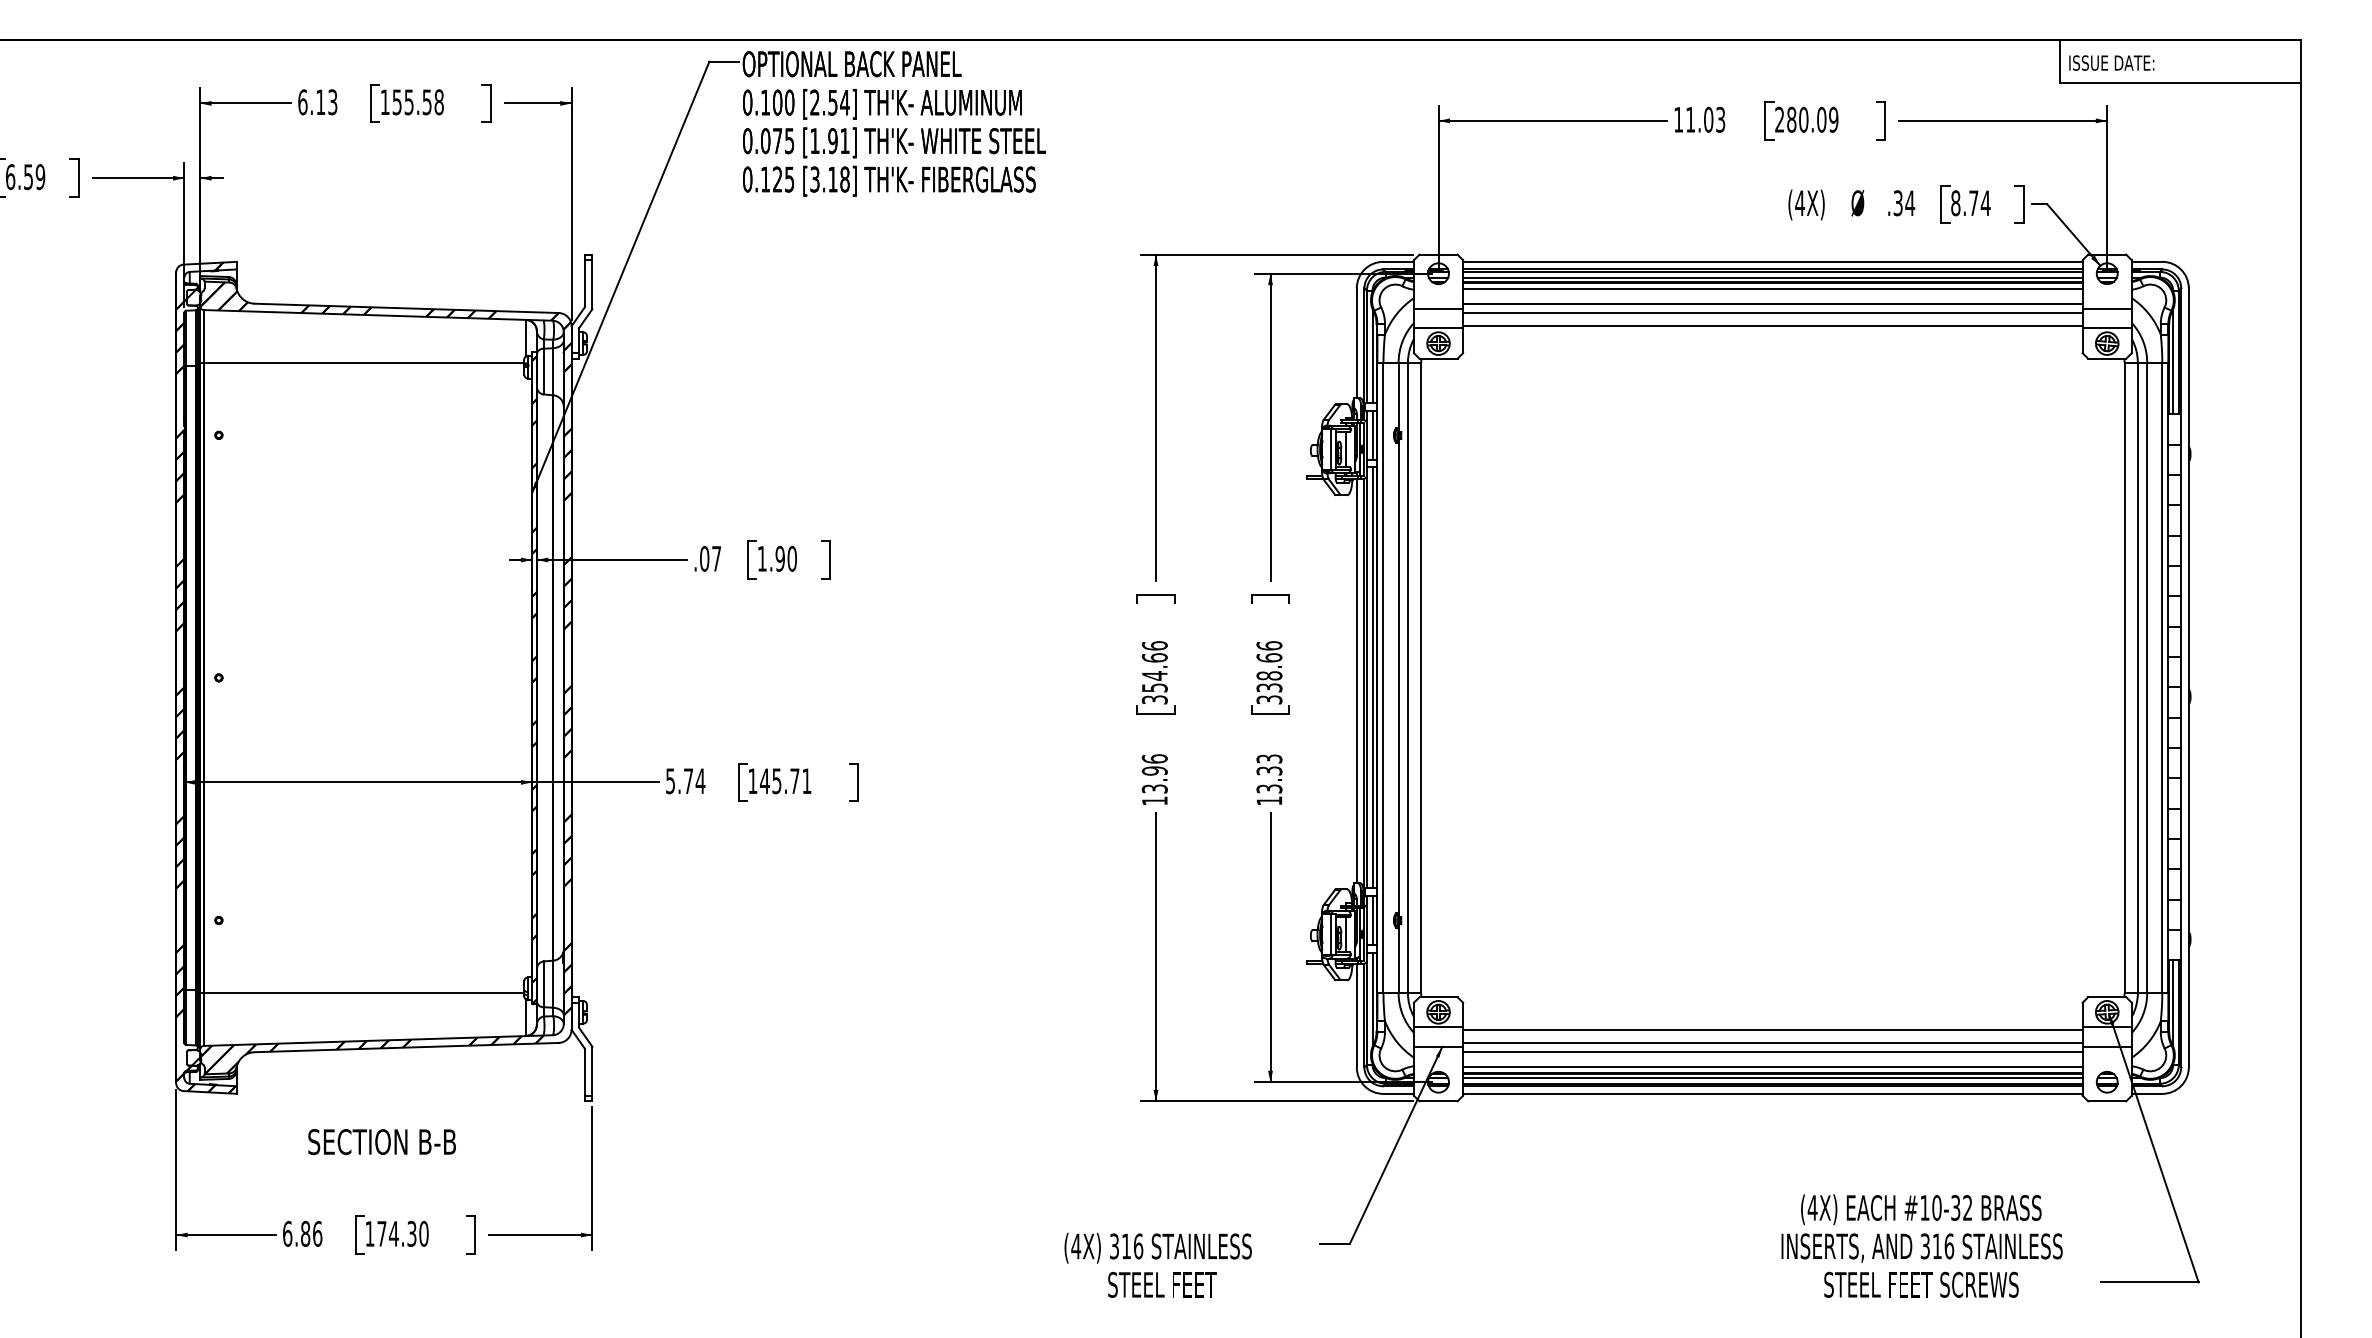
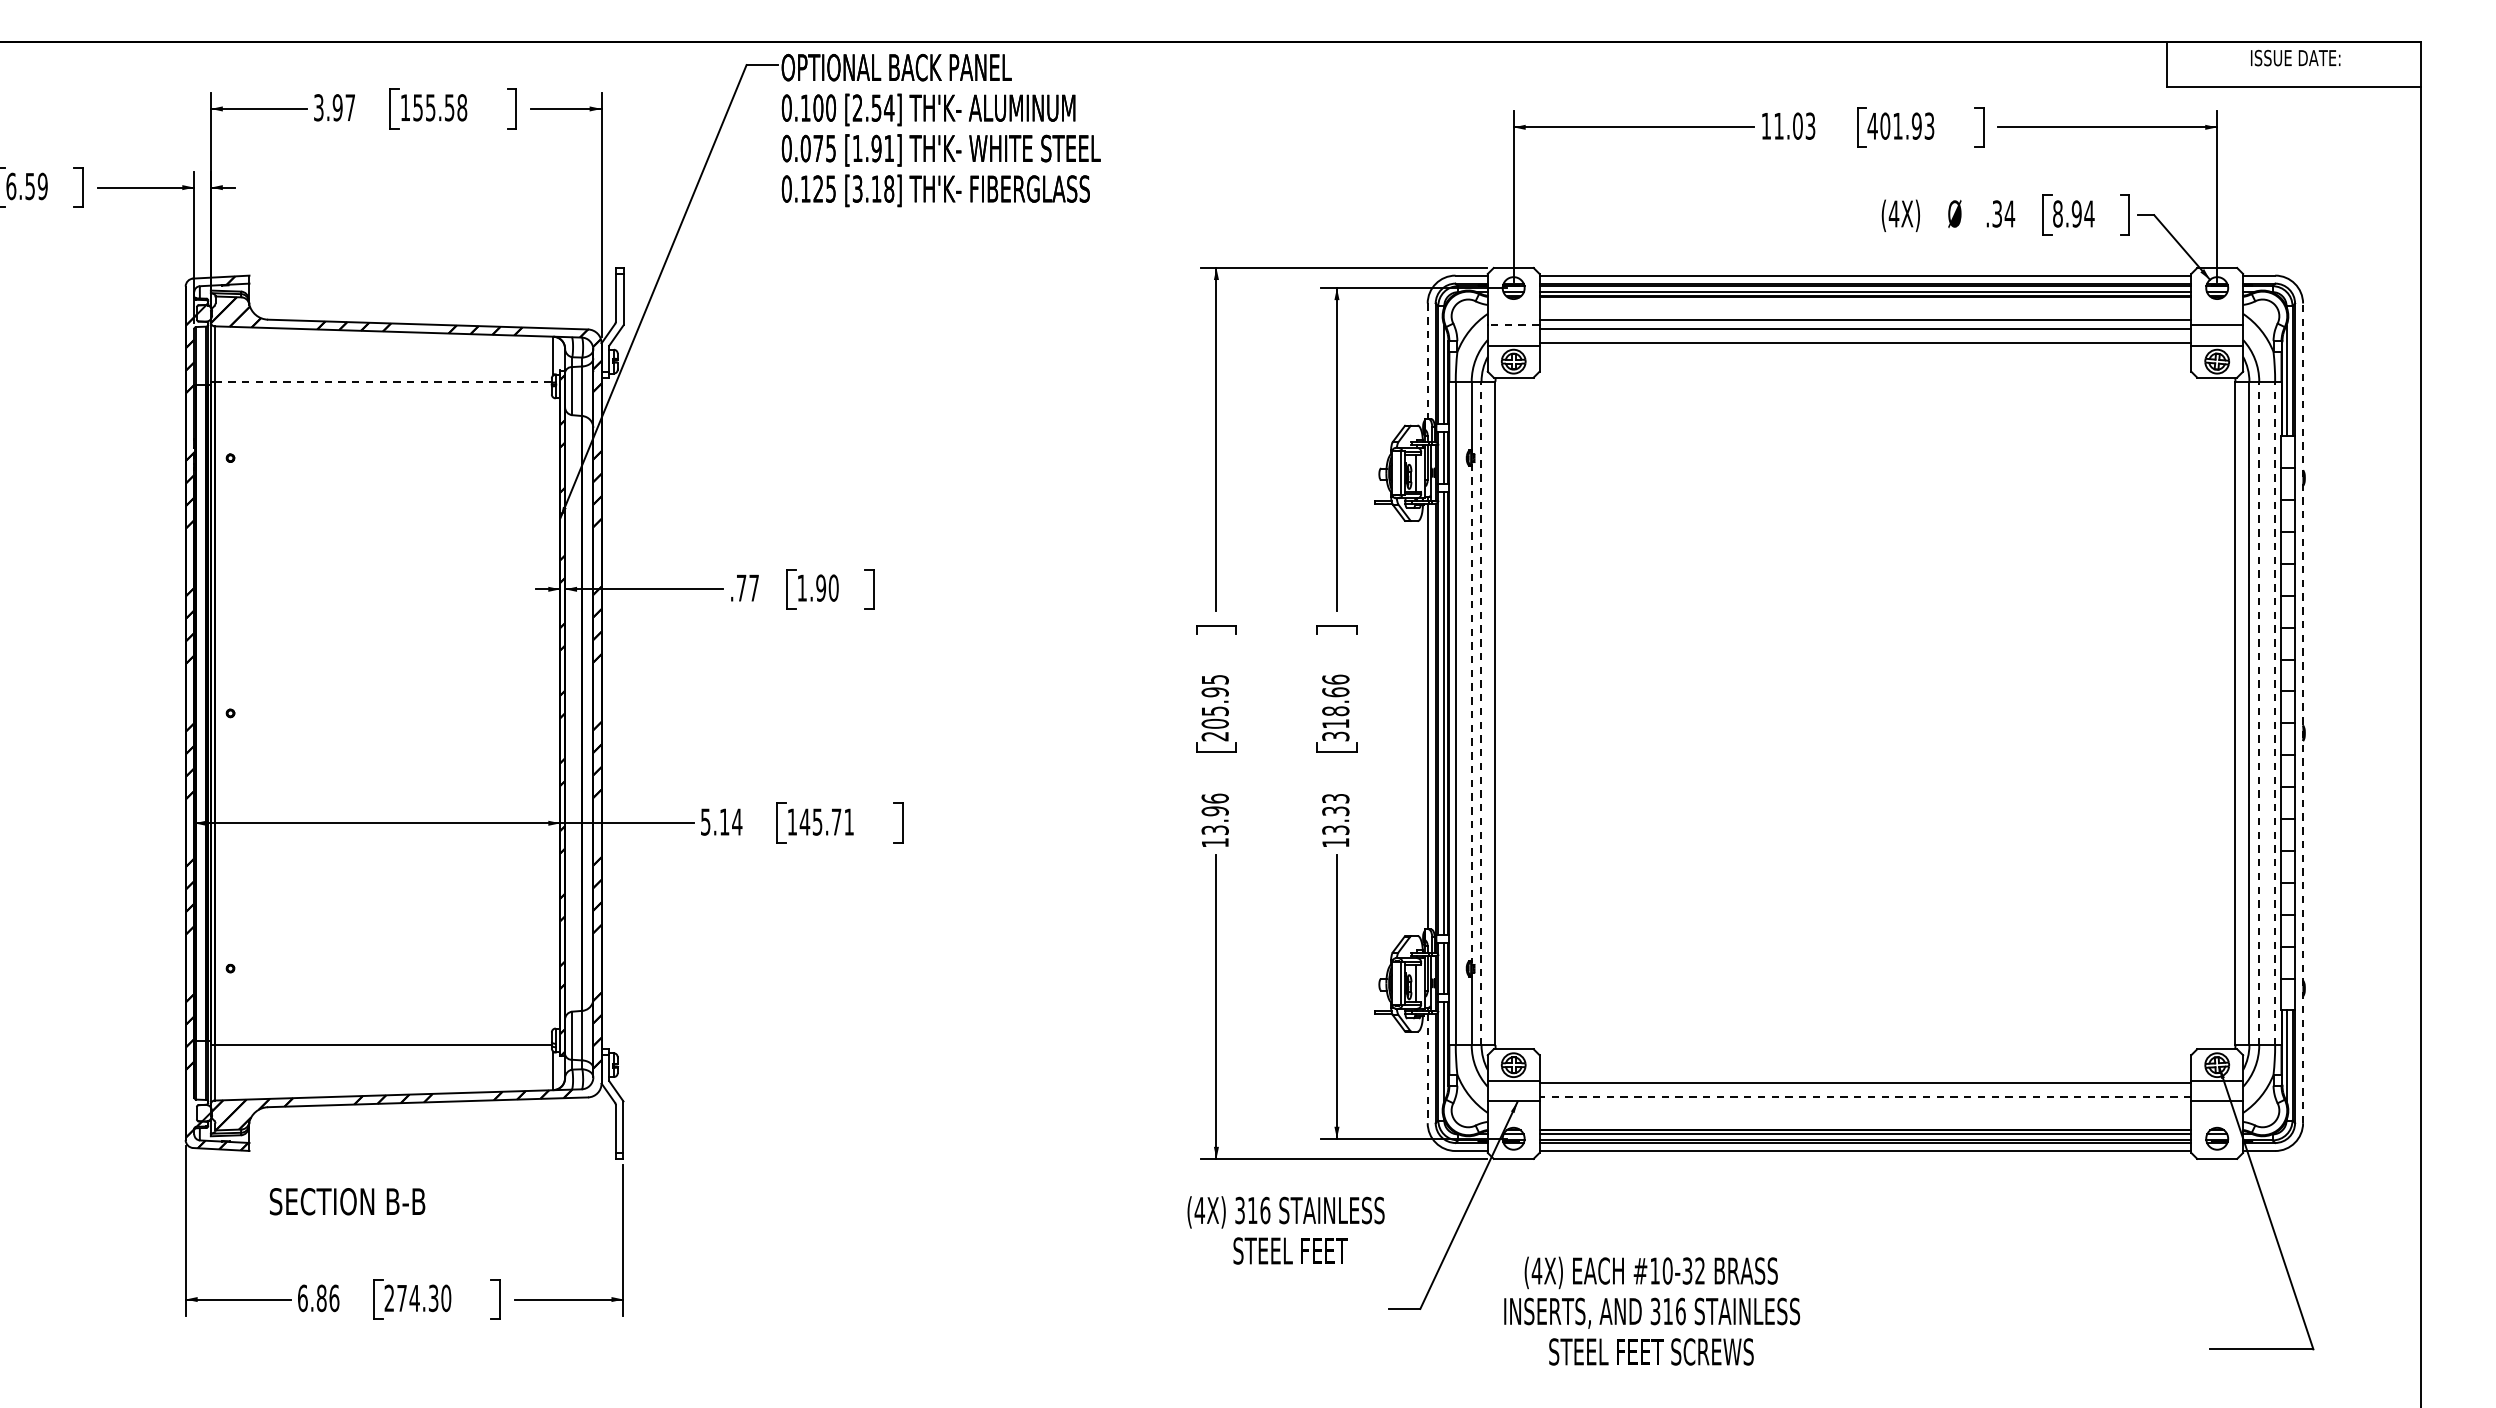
text: (2111, 62) -> (2295, 57), moved
text: (317, 102) -> (334, 107), 6.13 -> 3.97
text: (1806, 119) -> (1900, 125), 280.09 -> 401.93
text: (1973, 203) -> (2076, 214), 8.74 -> 8.94
line: (1772, 288) -> (1865, 303), removed
line: (1438, 309) -> (1513, 325), solid -> dashed
line: (1356, 343) -> (1427, 361), solid -> dashed
line: (363, 363) -> (382, 382), solid -> dashed
text: (704, 558) -> (741, 587), .07 -> .77
text: (1154, 672) -> (1214, 707), 354.66 -> 205.95
line: (1398, 677) -> (1471, 712), solid -> dashed
line: (1407, 677) -> (1481, 712), solid -> dashed
line: (2147, 677) -> (2259, 712), solid -> dashed
line: (2162, 677) -> (2275, 712), solid -> dashed
line: (2188, 677) -> (2302, 712), solid -> dashed
text: (1269, 687) -> (1335, 723), 338.66 -> 318.66
text: (688, 780) -> (724, 821), 5.74 -> 5.14
line: (1356, 1015) -> (1427, 1068), solid -> dashed
line: (1772, 1042) -> (1865, 1096), solid -> dashed
line: (1772, 1052) -> (1865, 1107), removed
line: (1772, 1067) -> (1865, 1123), removed
text: (381, 1142) -> (346, 1202), moved
text: (369, 1233) -> (388, 1297), 174.30 -> 274.30
text: (1921, 1245) -> (1651, 1310), moved
text: (1157, 1264) -> (1285, 1229), moved

